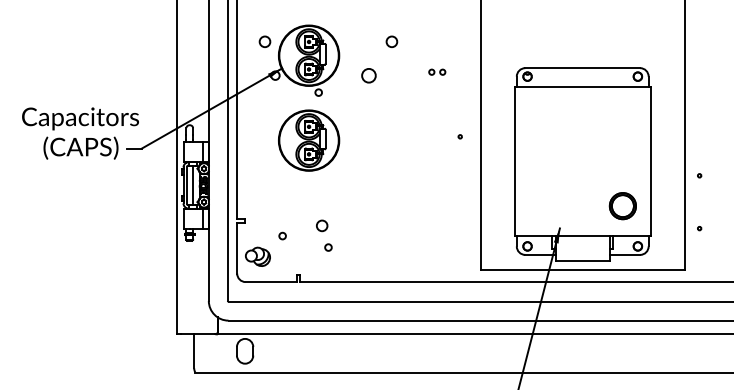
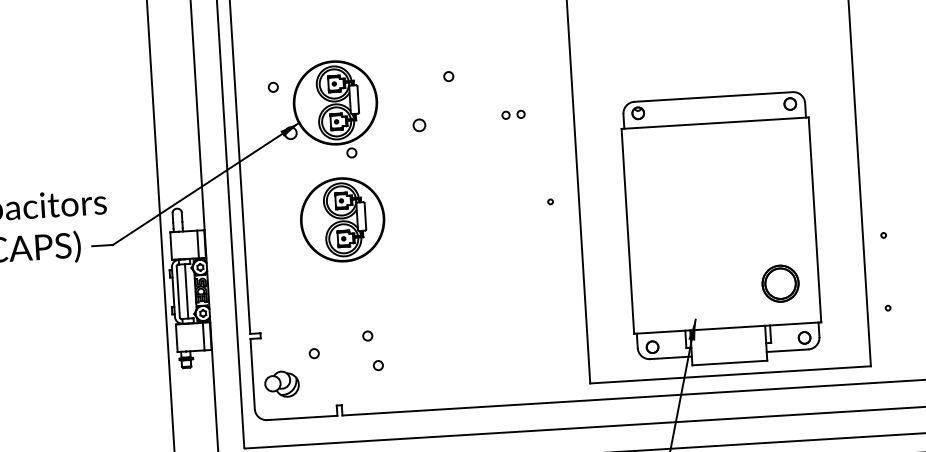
circle: (264, 41) -> (272, 87), size x0.62
circle: (392, 41) -> (449, 76), size x0.62
circle: (368, 75) -> (419, 125), size x0.62
circle: (321, 225) -> (366, 335), size x0.62

